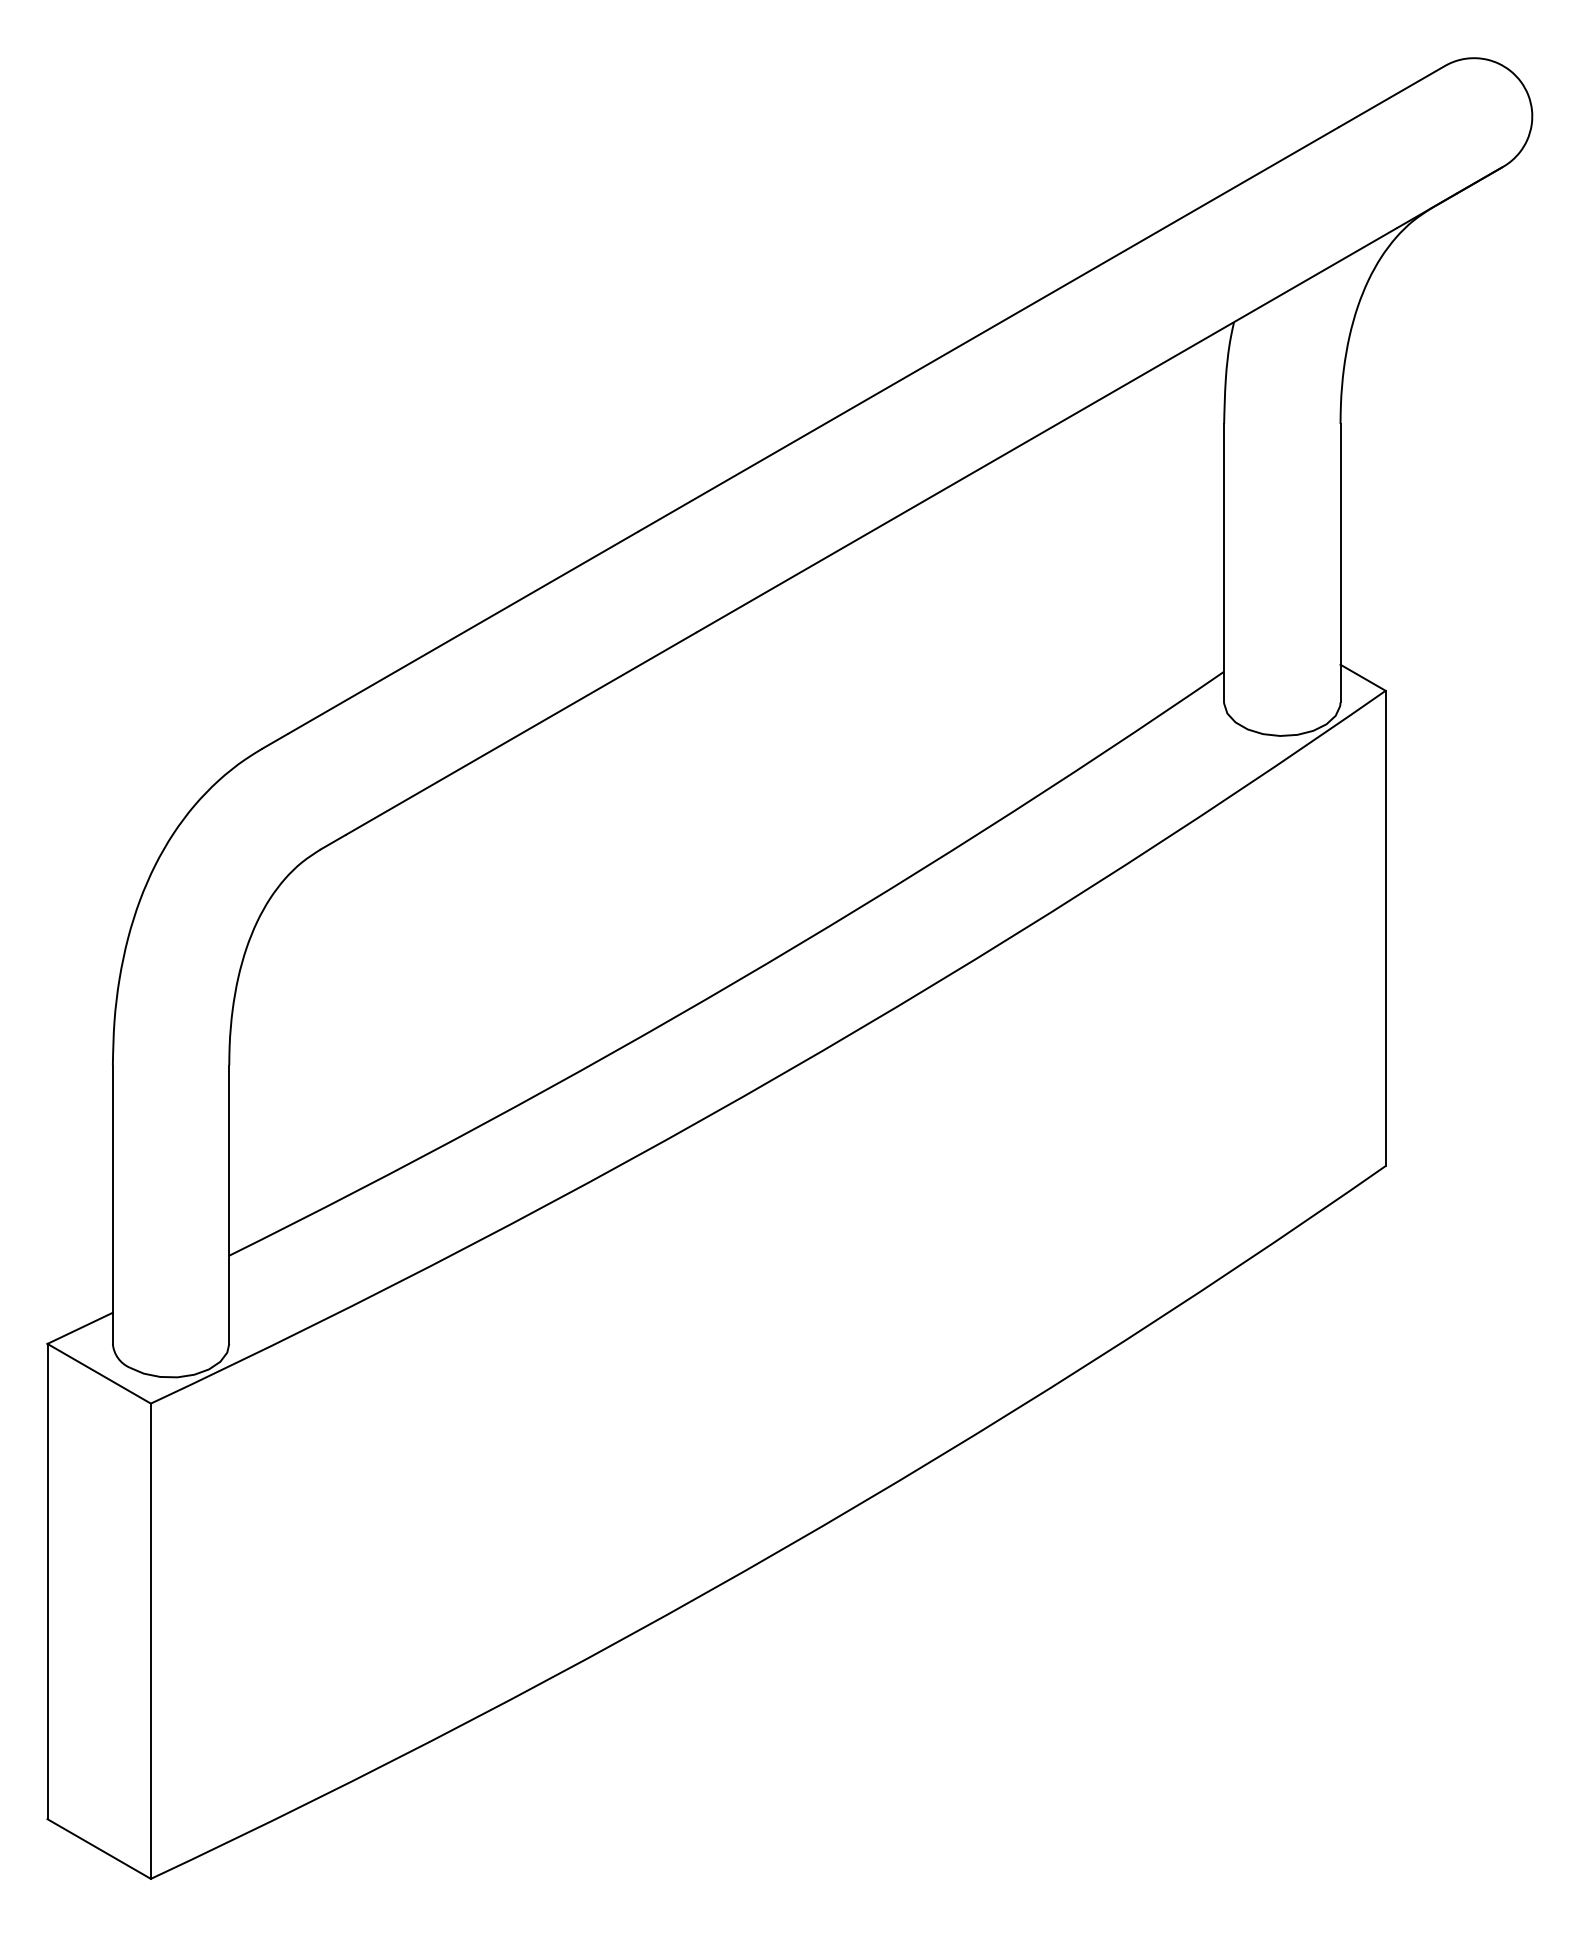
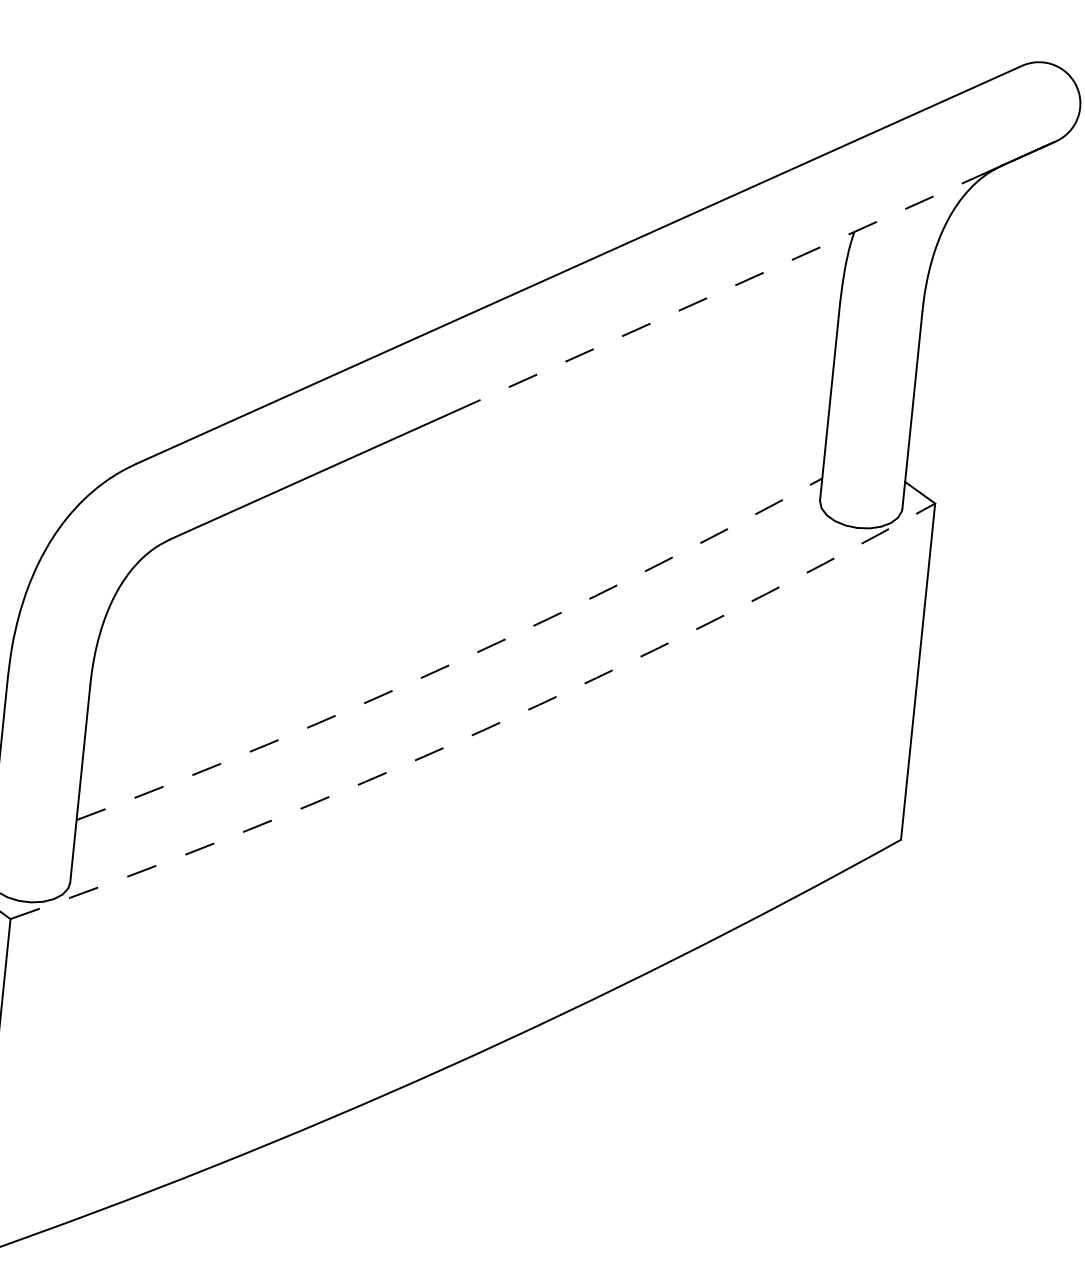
line: (1046, 430) -> (713, 295), solid -> dashed
arc: (737, 981) -> (455, 662), solid -> dashed
arc: (783, 1073) -> (481, 731), solid -> dashed

